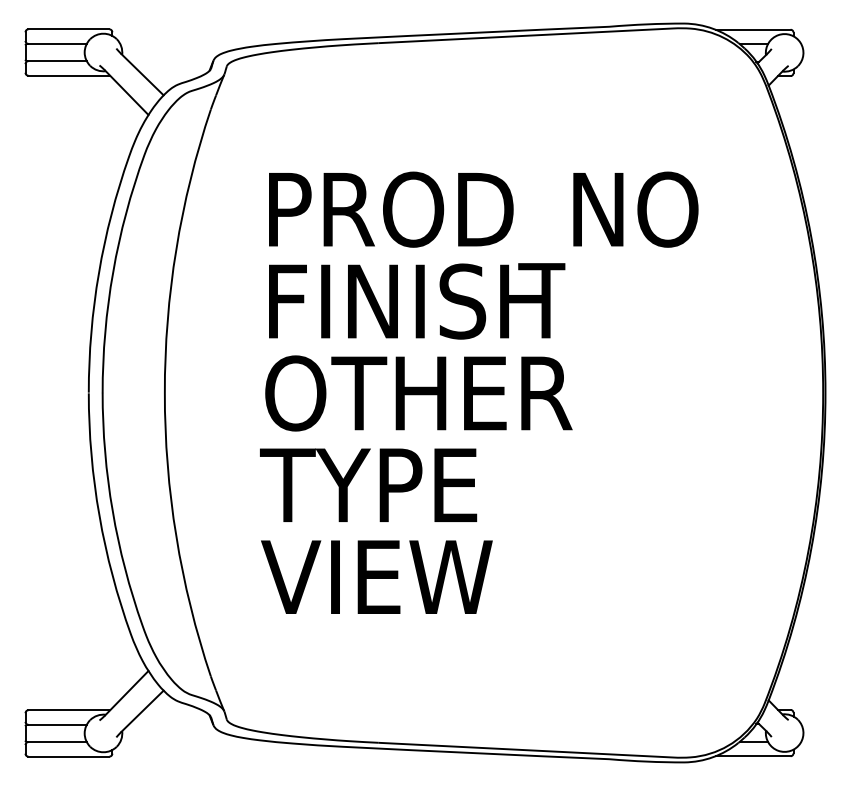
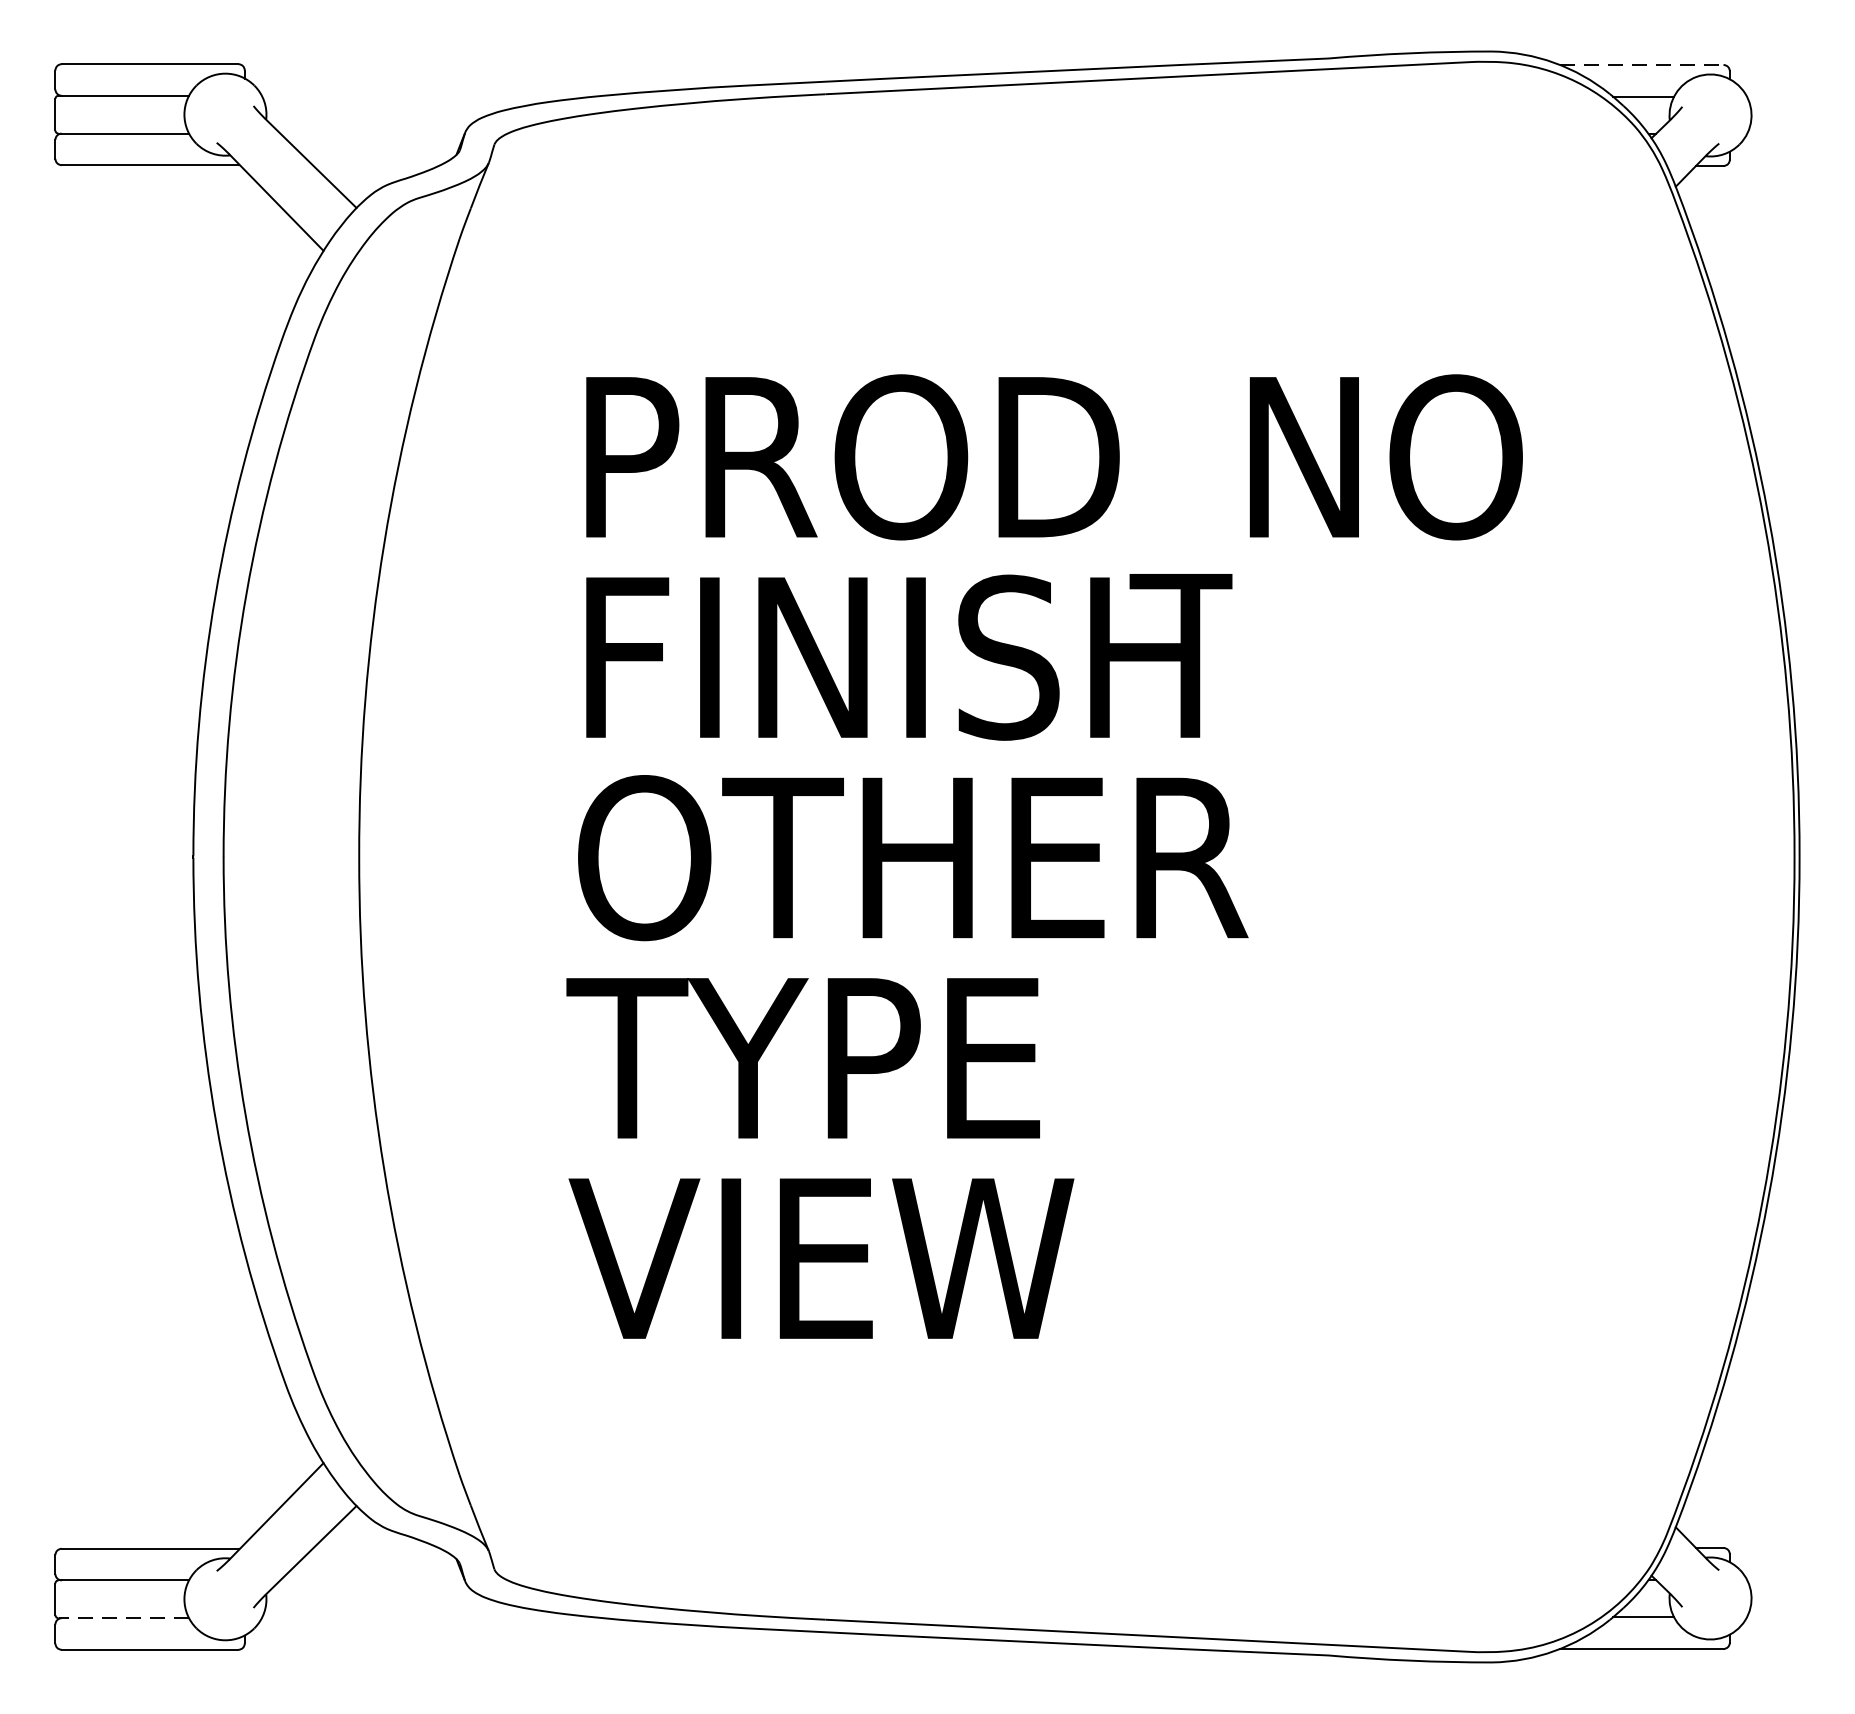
line: (753, 29) -> (1642, 64), solid -> dashed
line: (56, 742) -> (122, 1619), solid -> dashed

